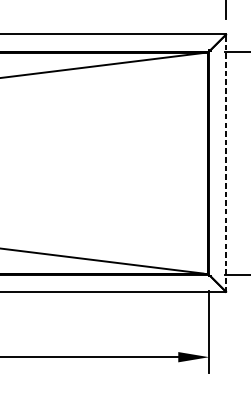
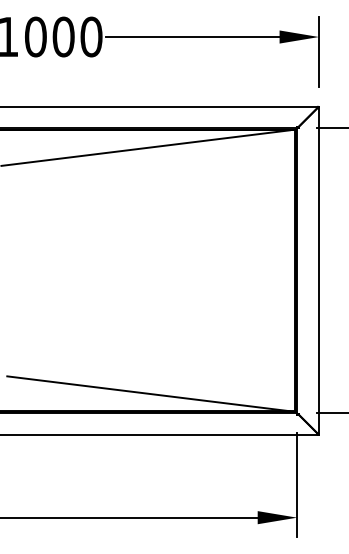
line: (226, 163) -> (318, 270), dashed -> solid

